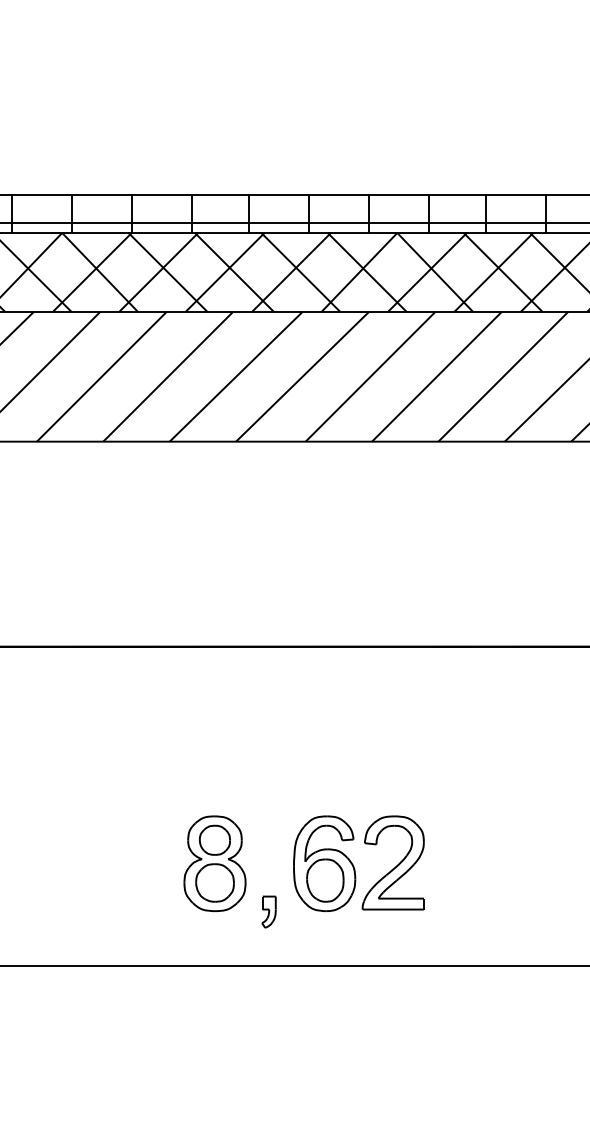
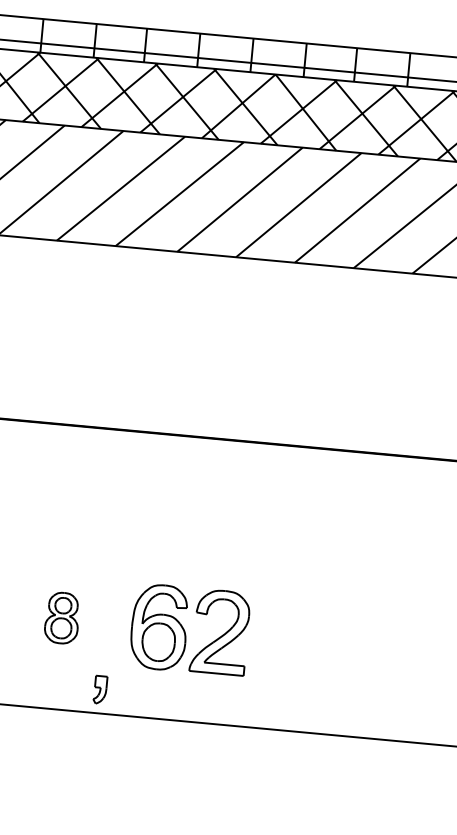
part: (214, 863) -> (61, 617), size x0.6
part: (268, 911) -> (99, 689), moved

